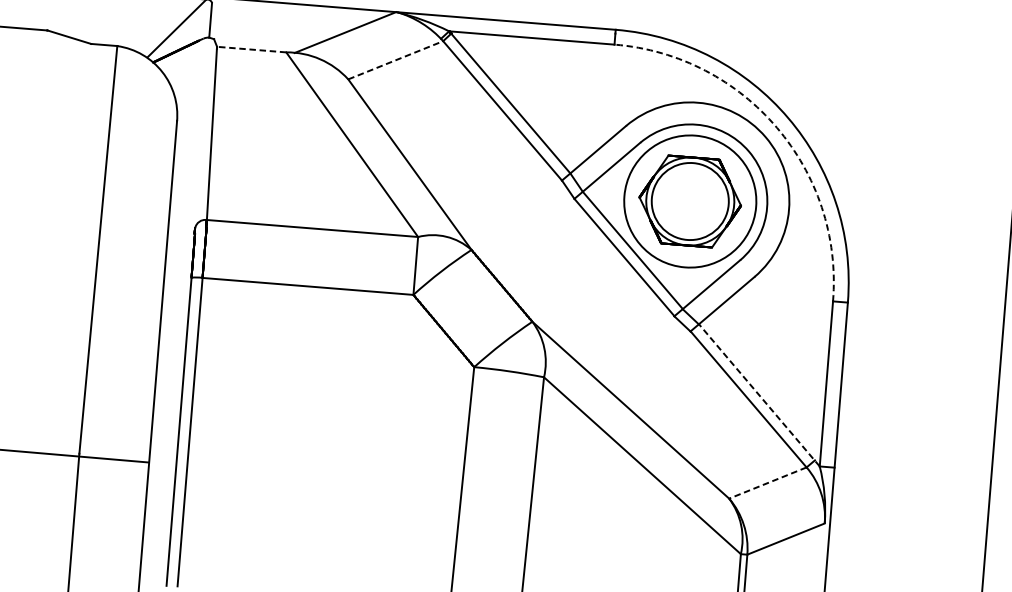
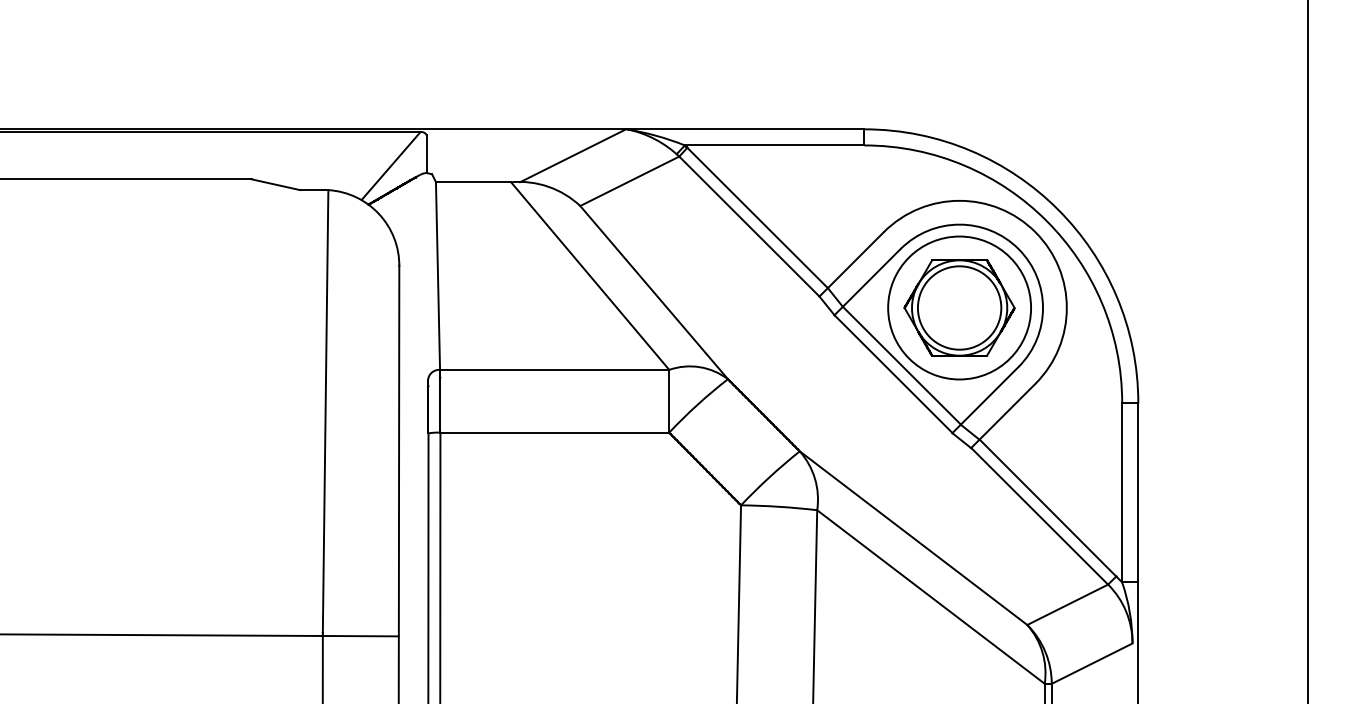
line: (251, 49) -> (473, 182), dashed -> solid
line: (396, 60) -> (630, 181), dashed -> solid
arc: (776, 127) -> (1046, 220), dashed -> solid
line: (758, 395) -> (1050, 511), dashed -> solid
line: (767, 483) -> (1067, 605), dashed -> solid

